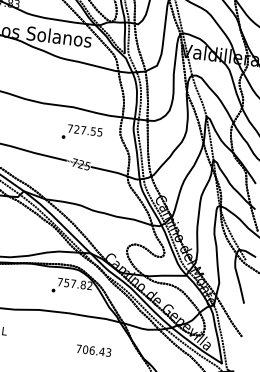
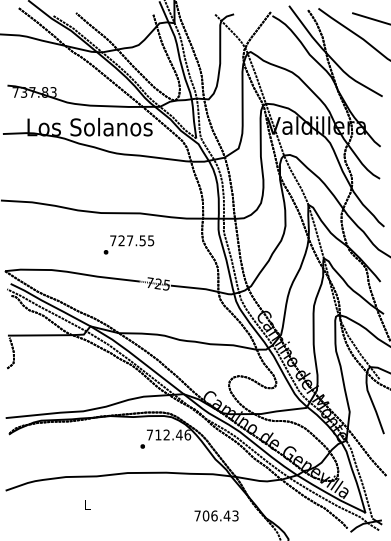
text: (81, 133) -> (128, 244), moved
text: (78, 284) -> (173, 434), 757.82 -> 712.46
text: (93, 350) -> (216, 515), moved

